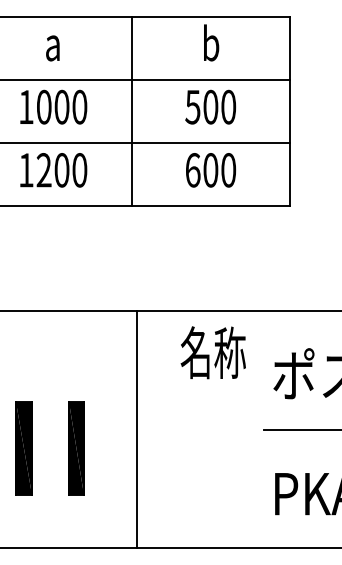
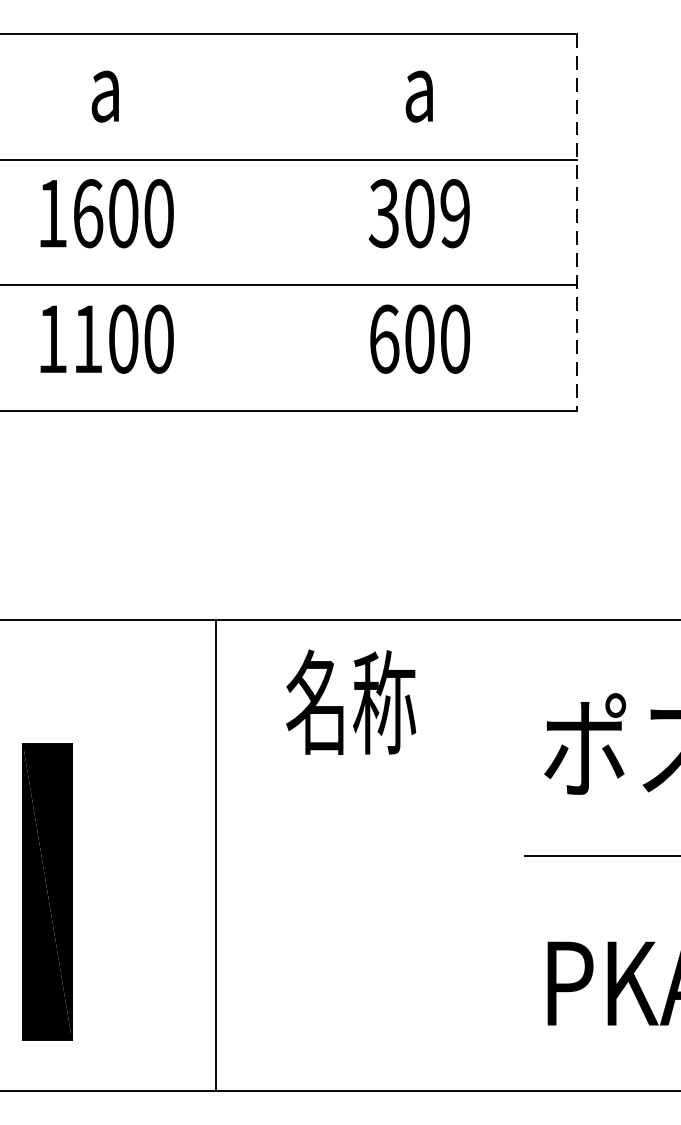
text: (211, 42) -> (421, 84), b -> a
text: (44, 106) -> (88, 212), 1000 -> 1600
text: (210, 106) -> (419, 212), 500 -> 309
line: (132, 111) -> (263, 222), removed
line: (289, 111) -> (576, 222), solid -> dashed
text: (43, 170) -> (86, 339), 1200 -> 1100
text: (212, 352) -> (349, 701), moved
line: (137, 429) -> (216, 855), moved
part: (23, 448) -> (46, 892), size x1.6
part: (76, 448) -> (152, 892), removed

